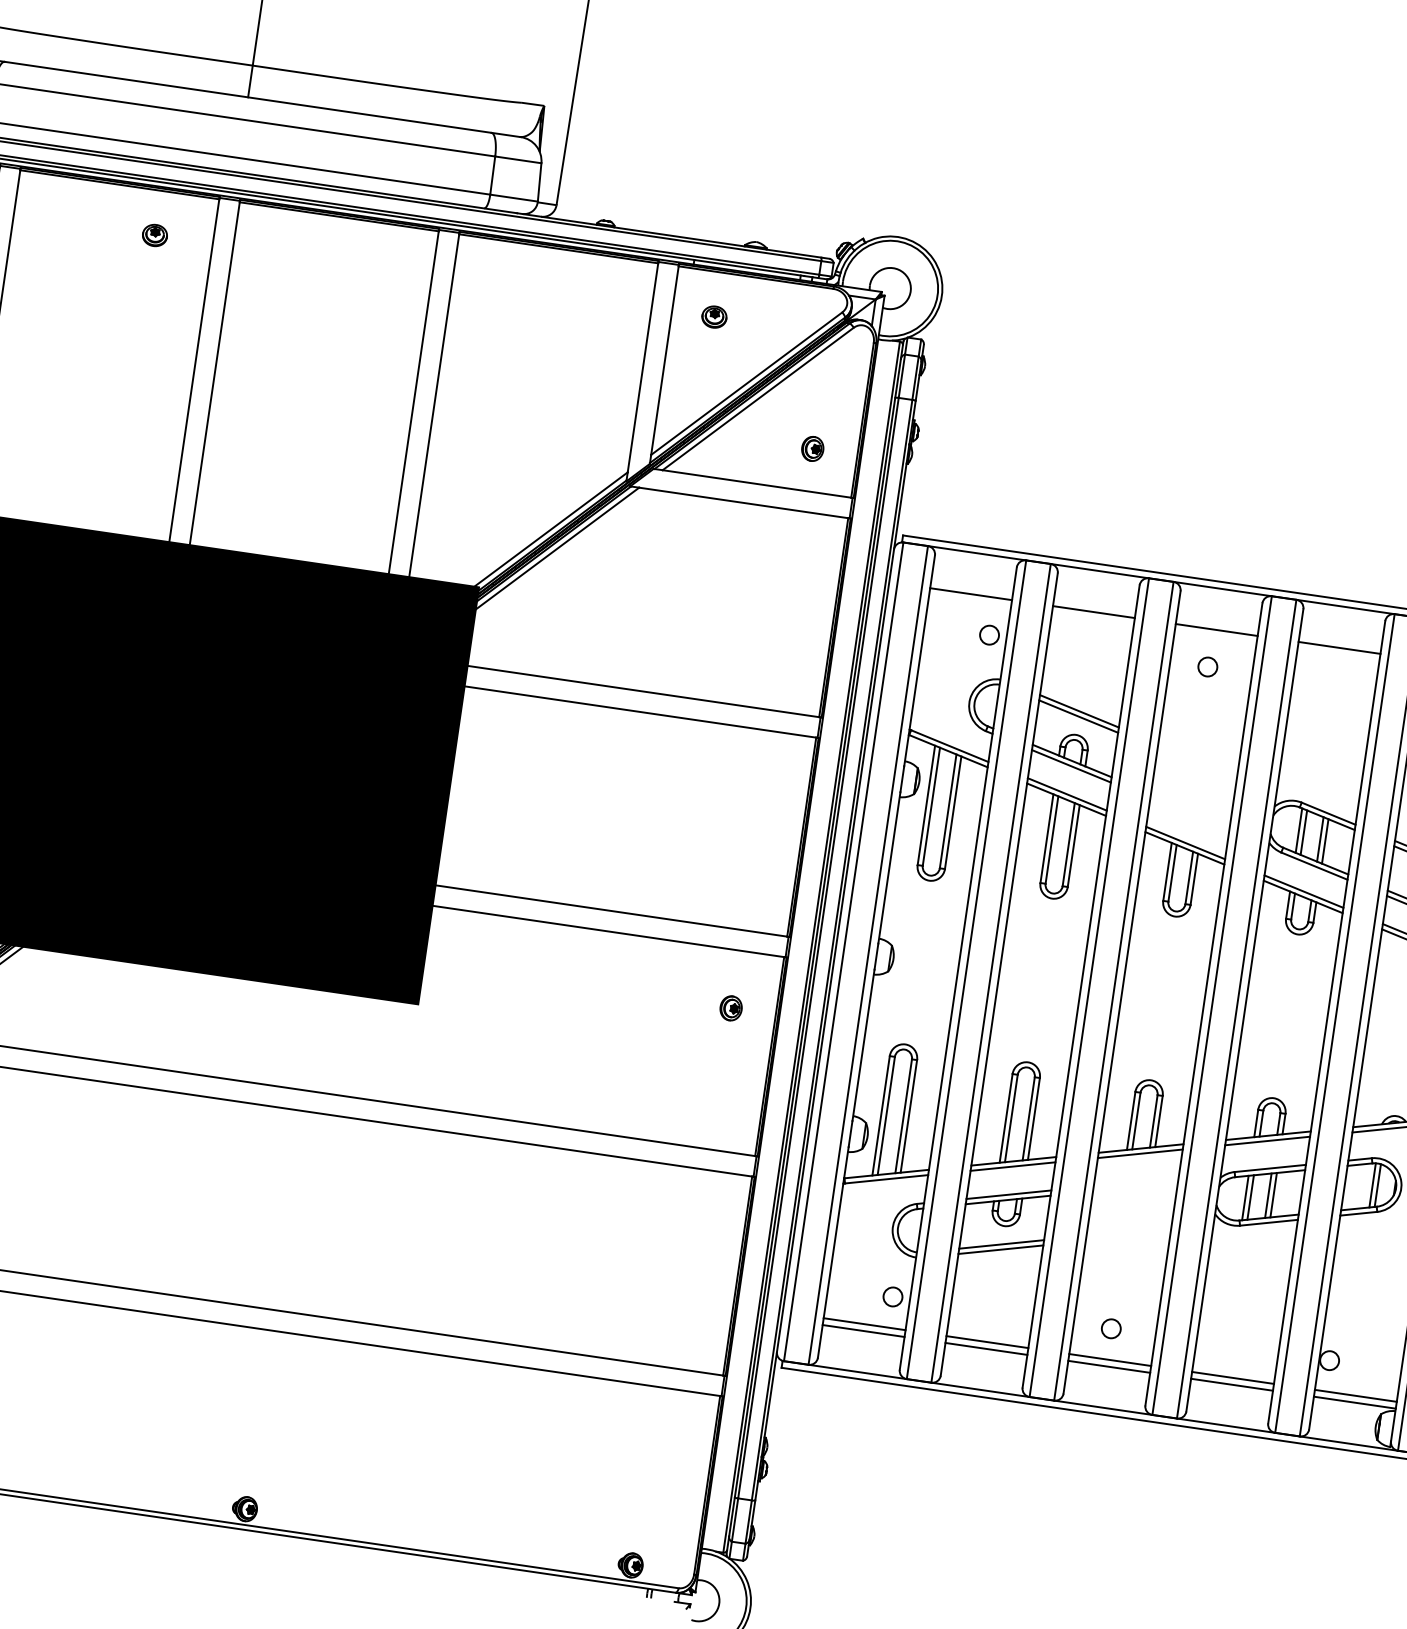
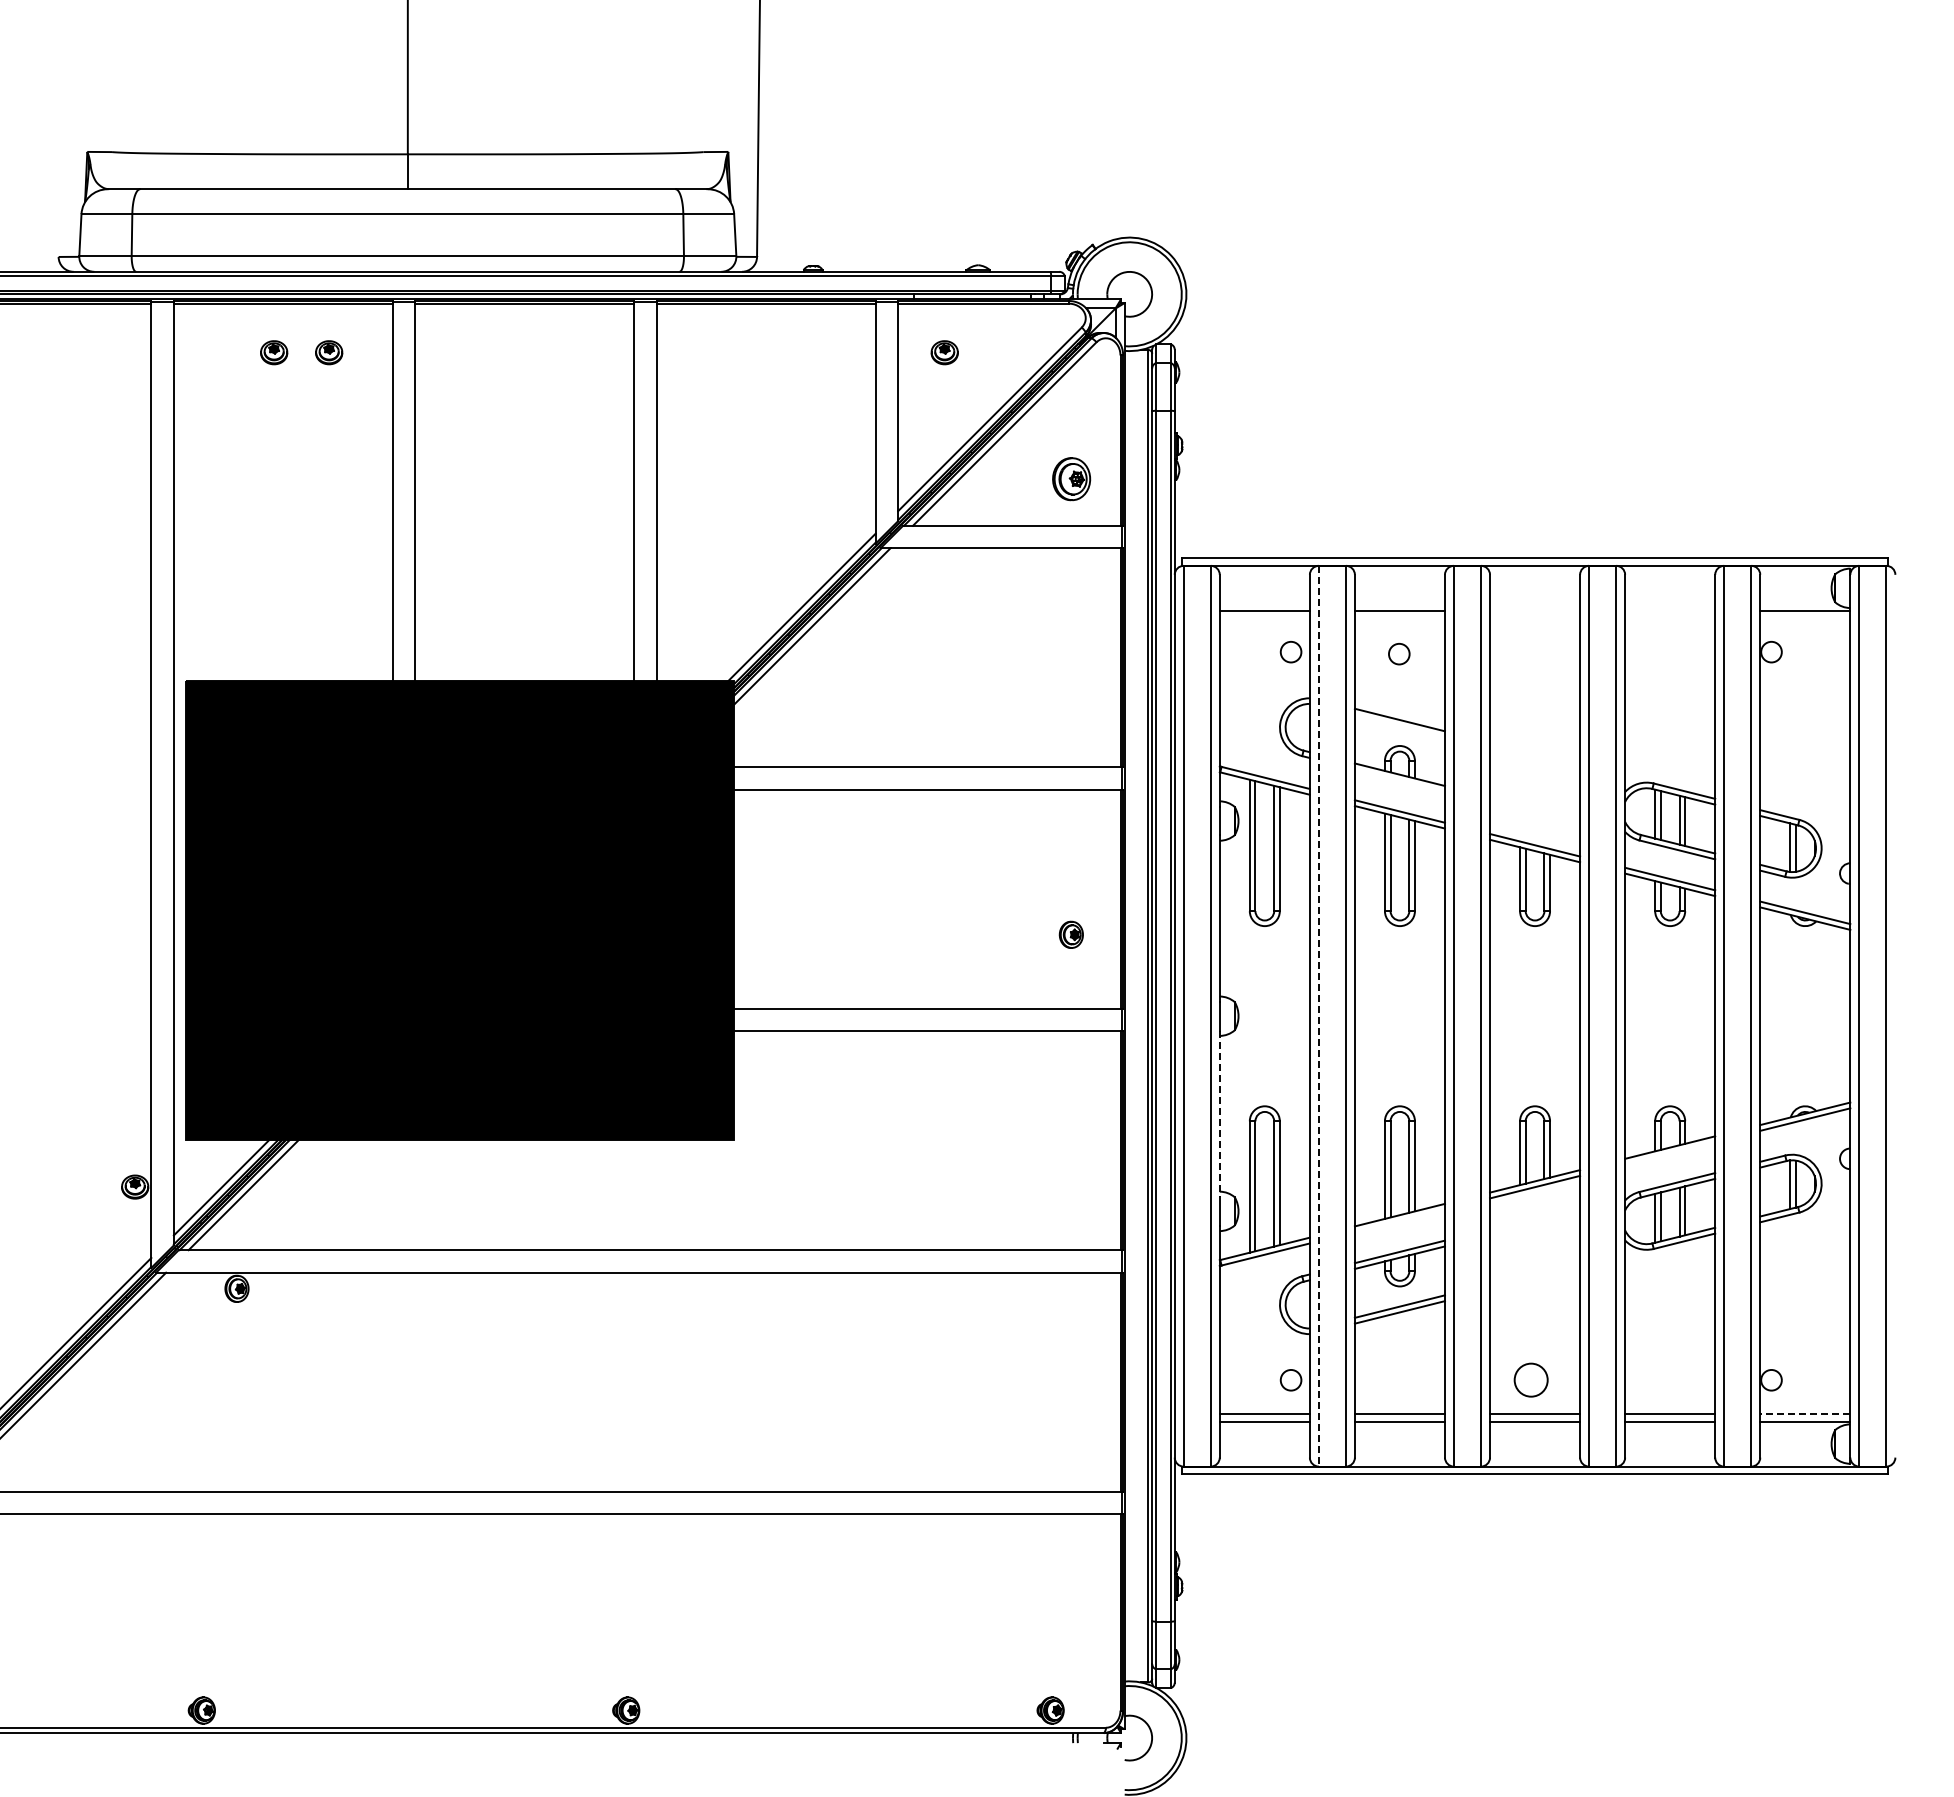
part: (105, 228) -> (274, 352), added
part: (811, 449) -> (1070, 479), size x1.6
line: (1217, 629) -> (1535, 610), removed
line: (1339, 647) -> (1670, 610), removed
circle: (1207, 667) -> (1399, 654), moved
line: (1078, 716) -> (1399, 725), removed
line: (1071, 766) -> (1399, 780), removed
line: (966, 969) -> (1318, 1016), solid -> dashed
part: (730, 1007) -> (1070, 934), moved
line: (863, 1045) -> (1219, 1114), solid -> dashed
line: (1267, 1141) -> (1670, 1153), removed
line: (1012, 1166) -> (1399, 1220), removed
circle: (1111, 1329) -> (1531, 1380), size x1.6
line: (1355, 1396) -> (1804, 1414), solid -> dashed

